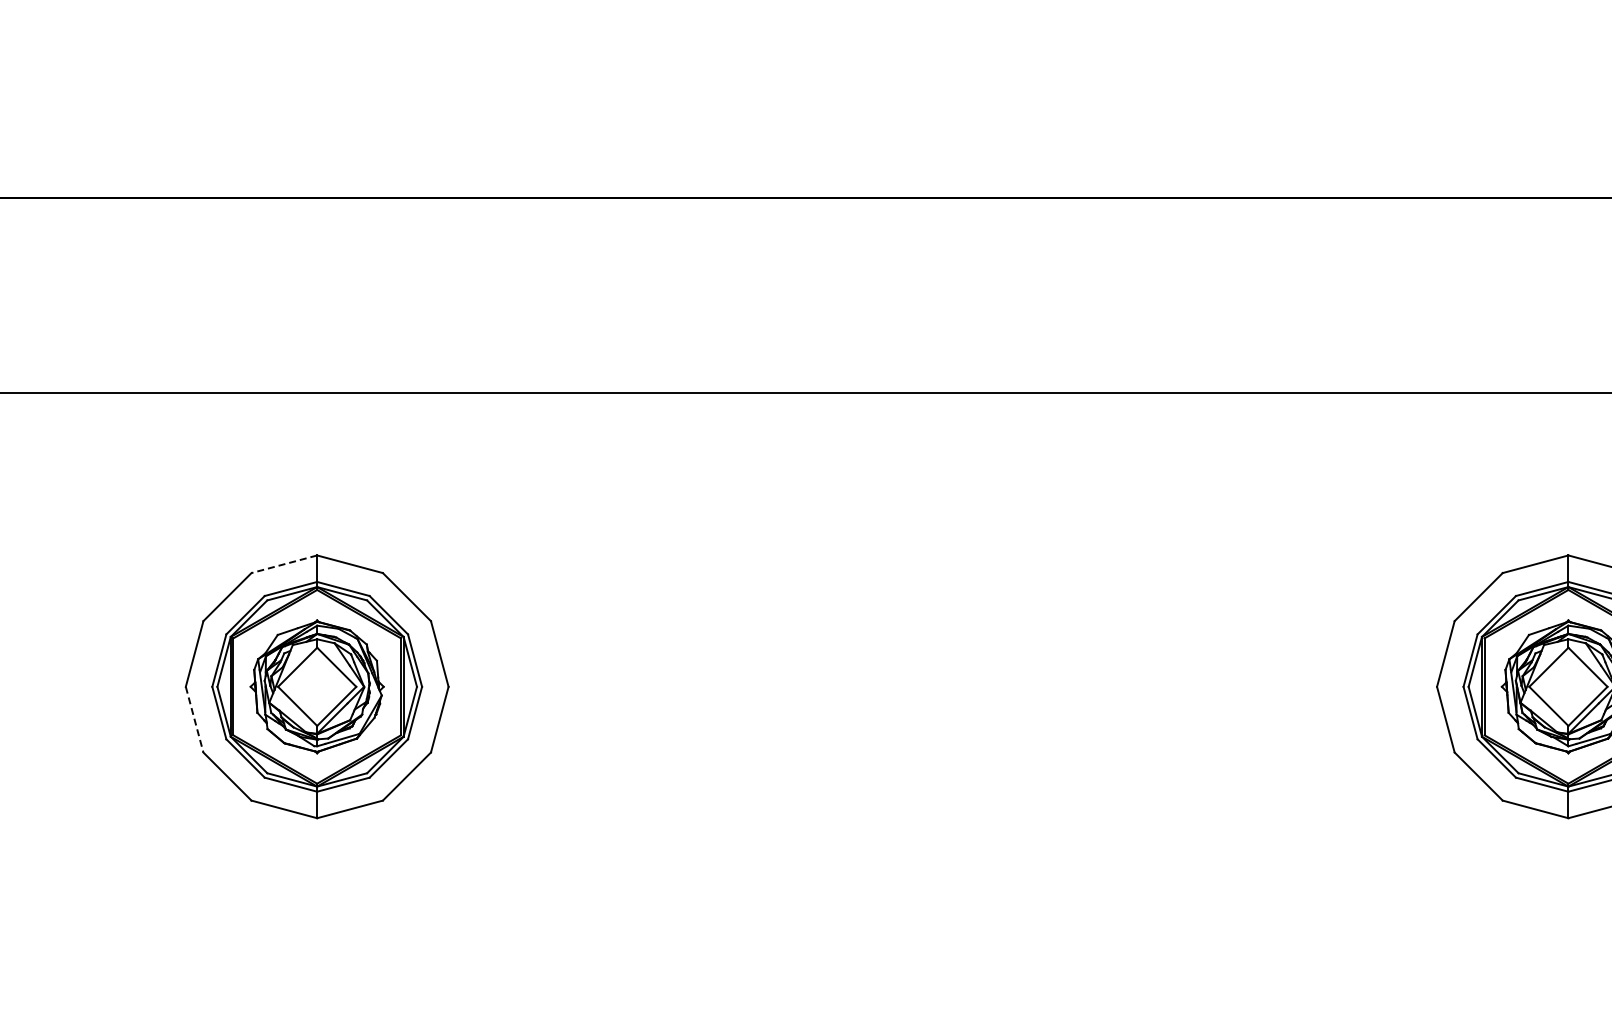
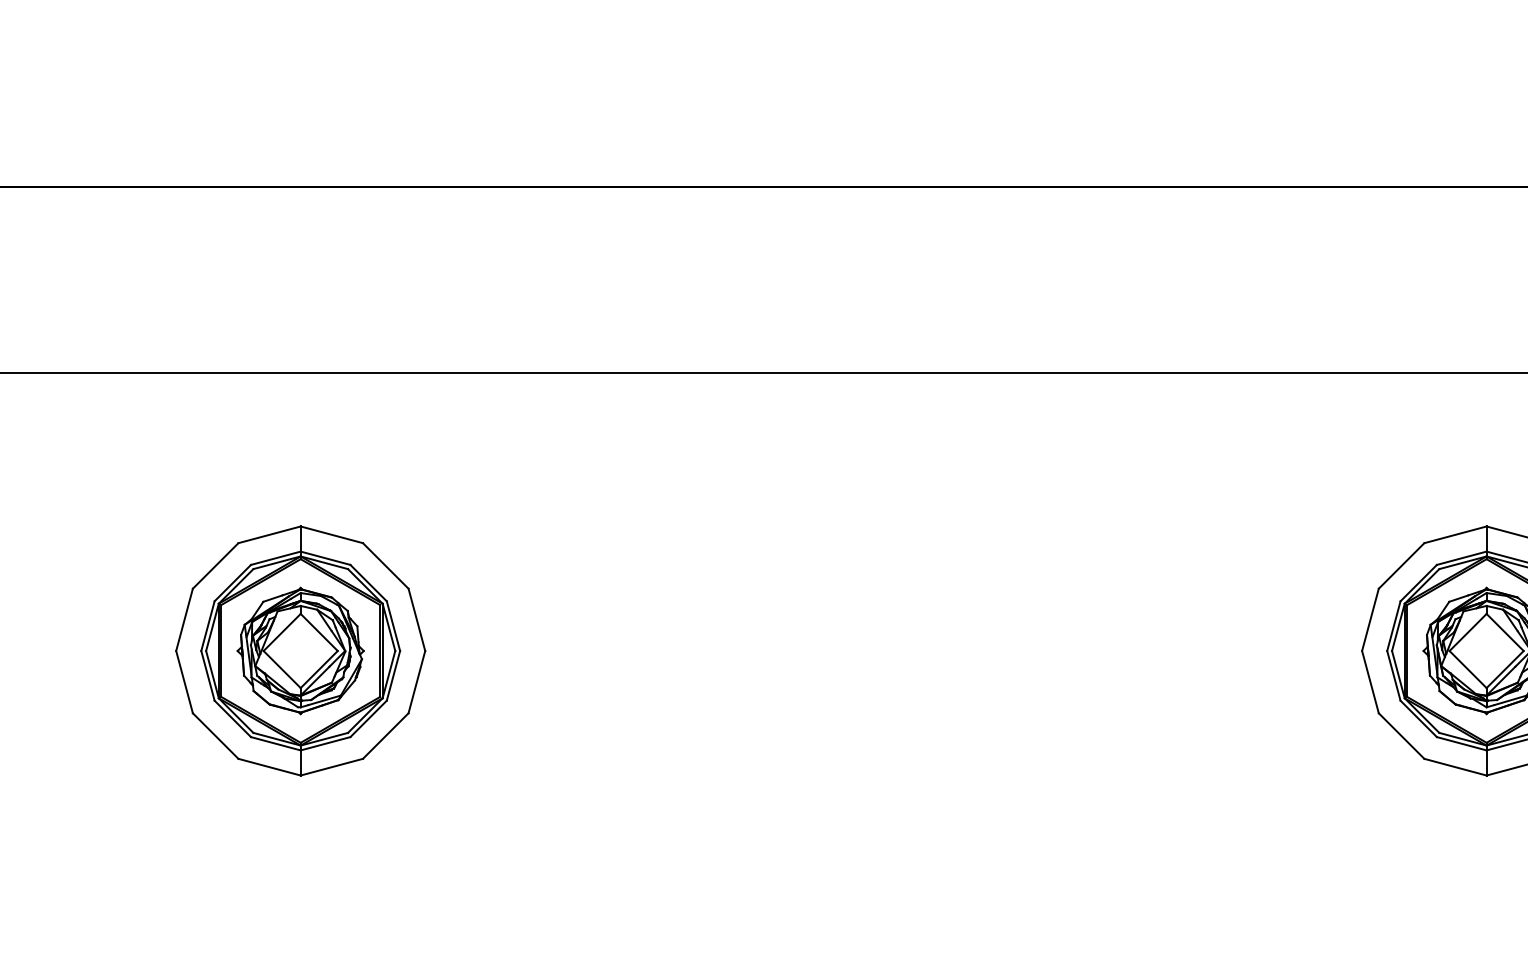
line: (283, 564) -> (268, 535), dashed -> solid
line: (194, 720) -> (184, 682), dashed -> solid

